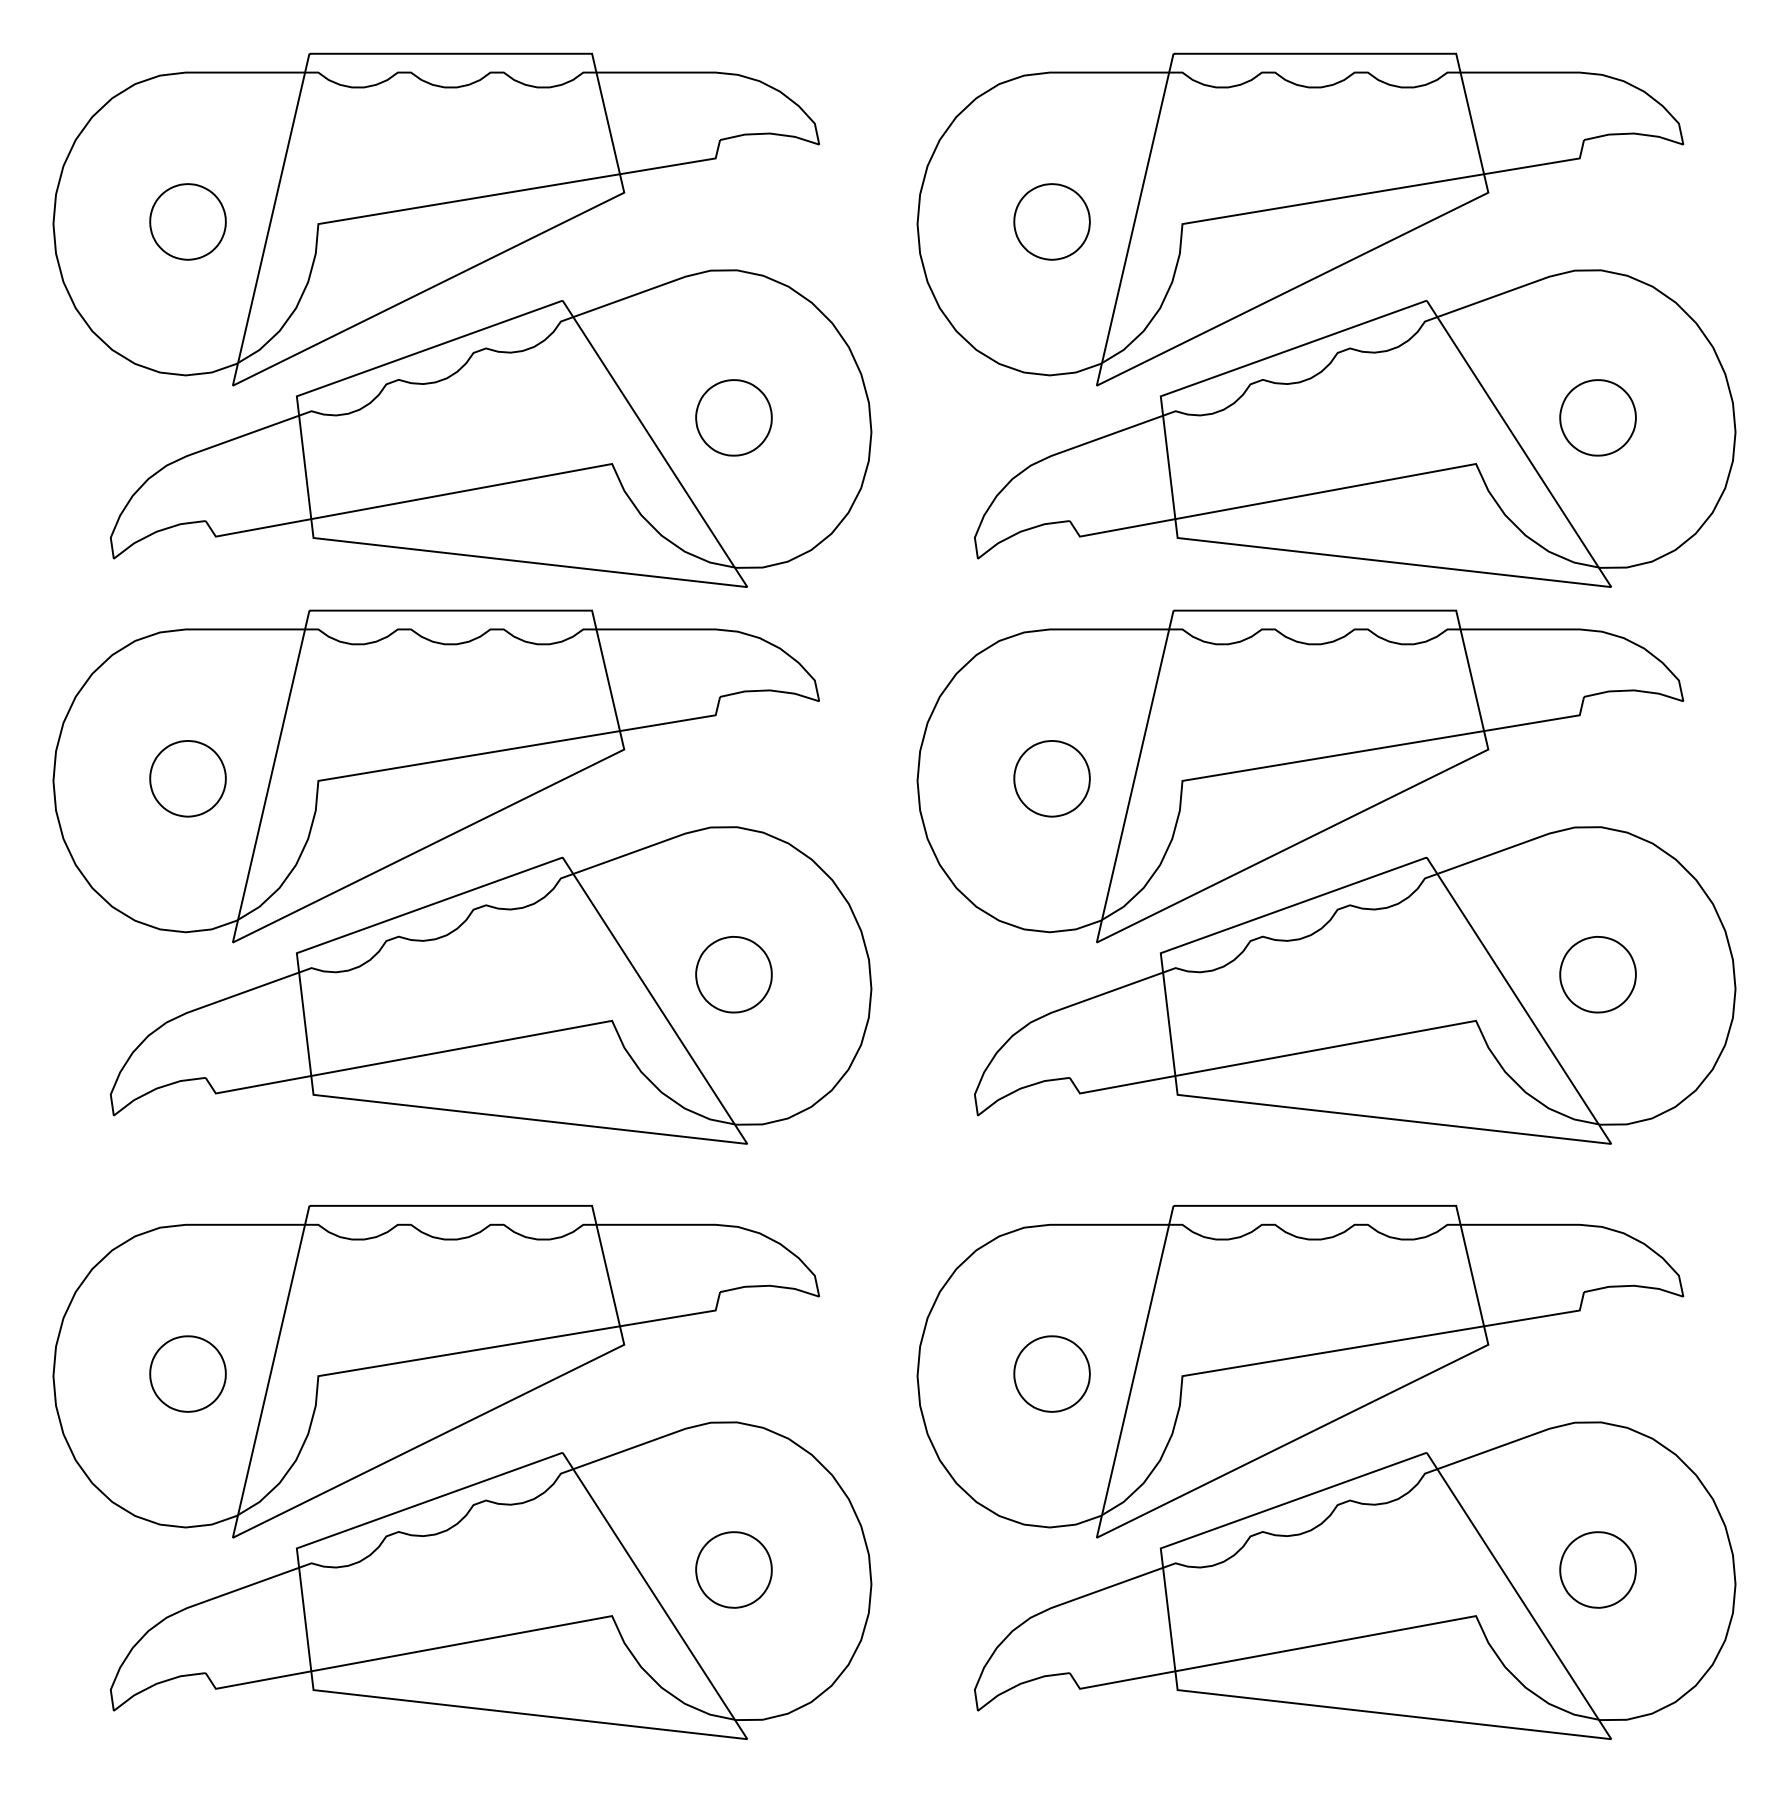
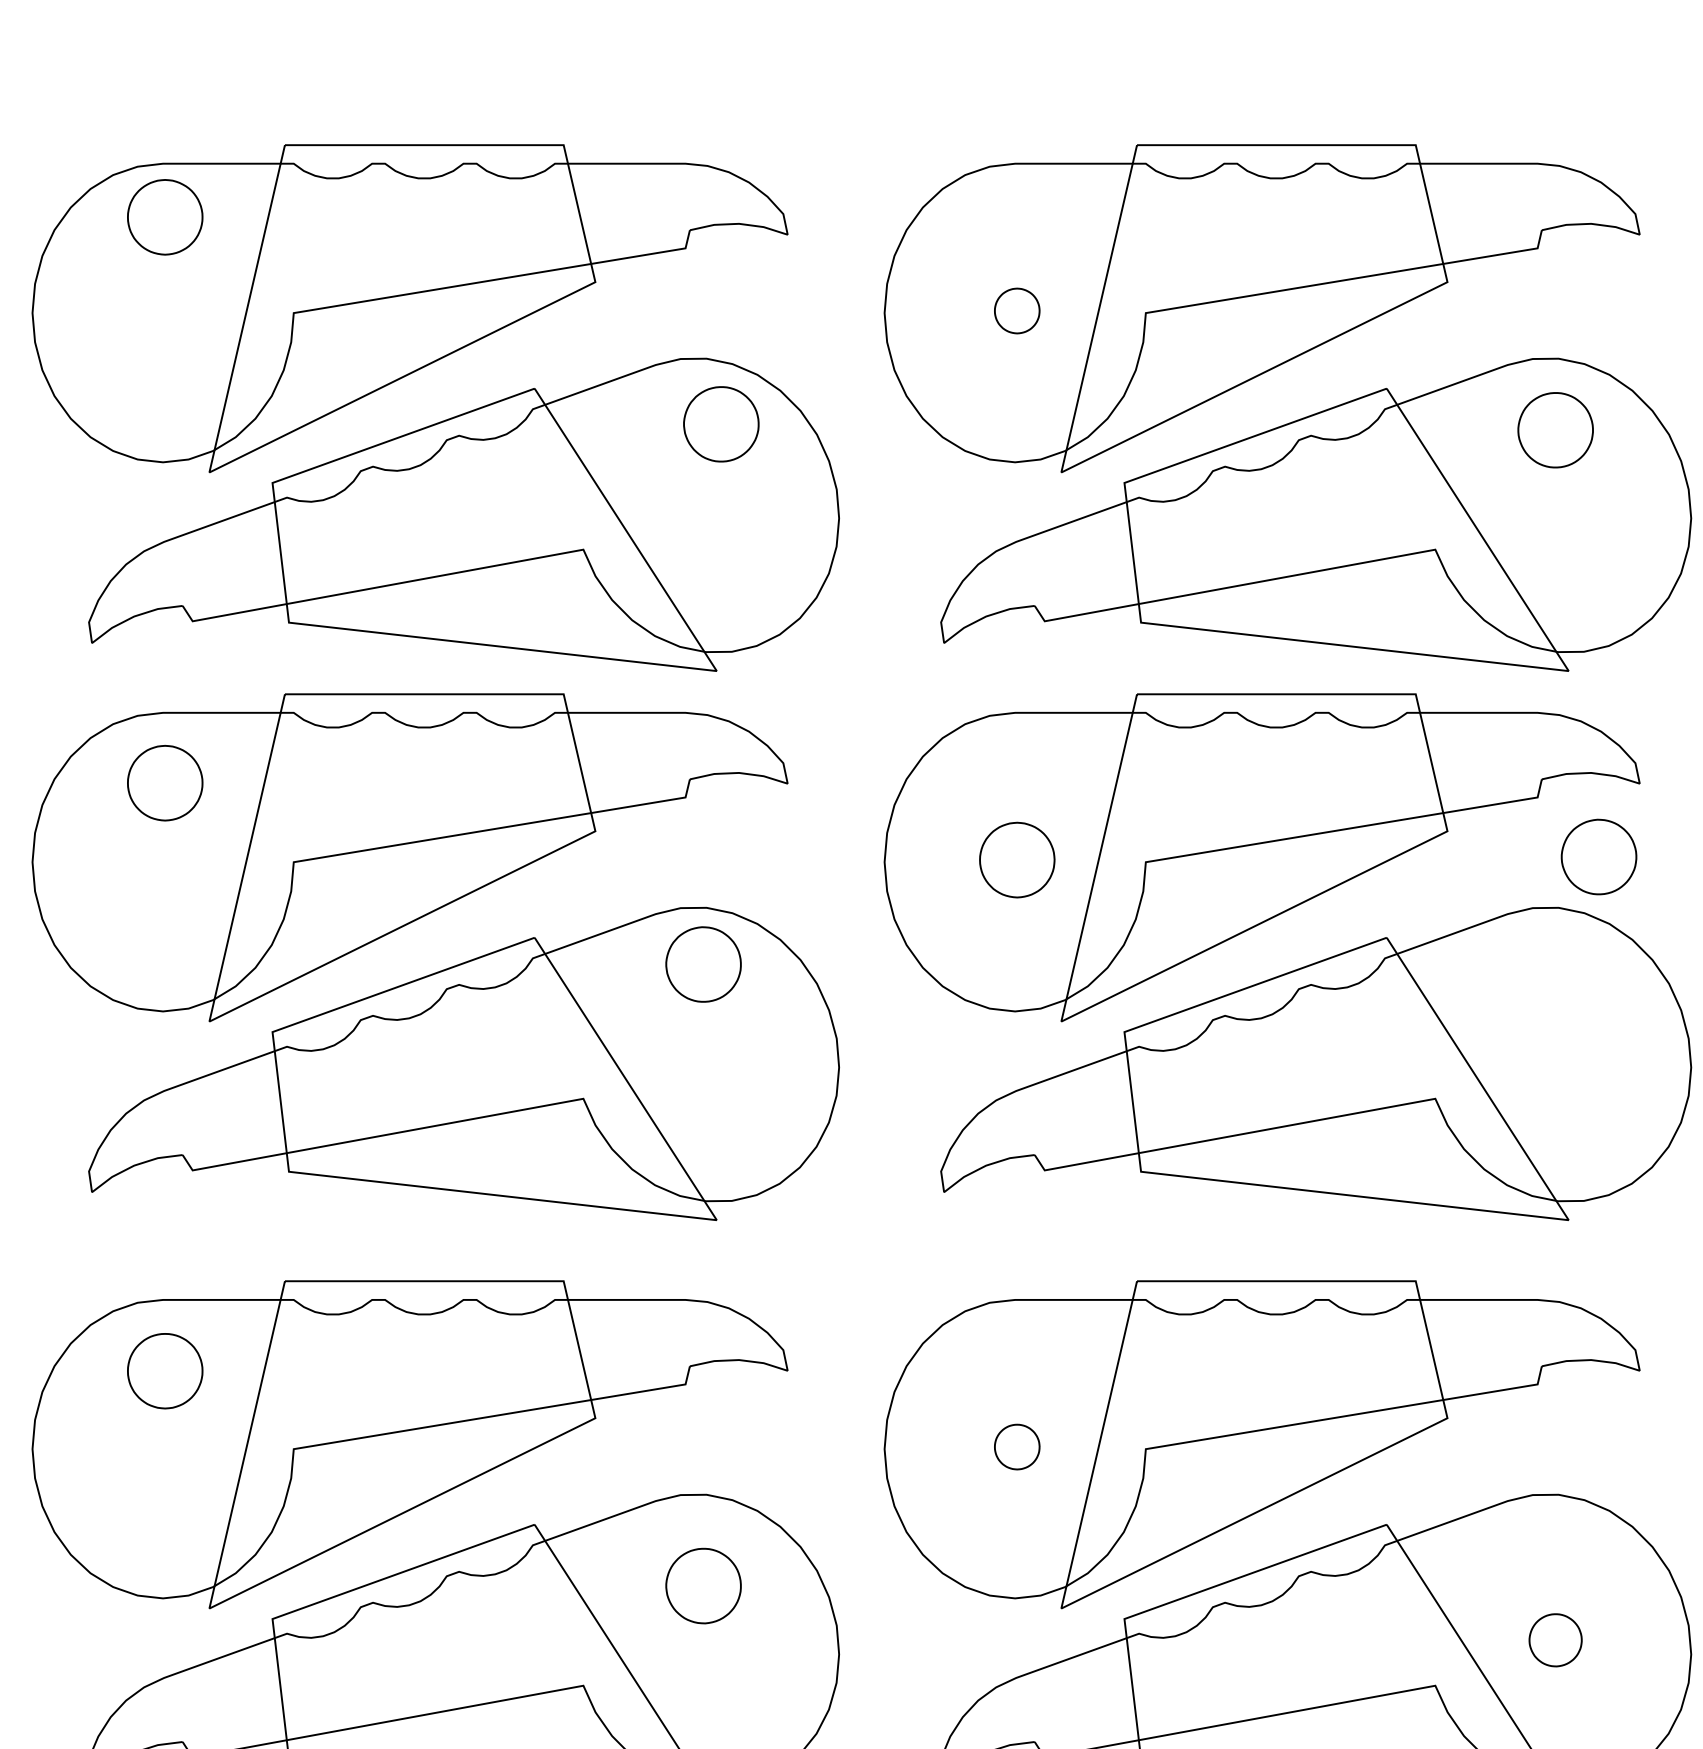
part: (187, 221) -> (164, 216), moved
part: (1051, 221) -> (1016, 310), size x0.6
part: (733, 417) -> (720, 423), moved
part: (1597, 417) -> (1555, 429), moved
part: (187, 778) -> (164, 782), moved
part: (733, 974) -> (703, 964), moved
part: (1597, 974) -> (1598, 856), moved
part: (187, 1373) -> (164, 1370), moved
part: (1051, 1373) -> (1016, 1446), size x0.6
part: (733, 1569) -> (703, 1585), moved
part: (1597, 1569) -> (1555, 1639), size x0.7

